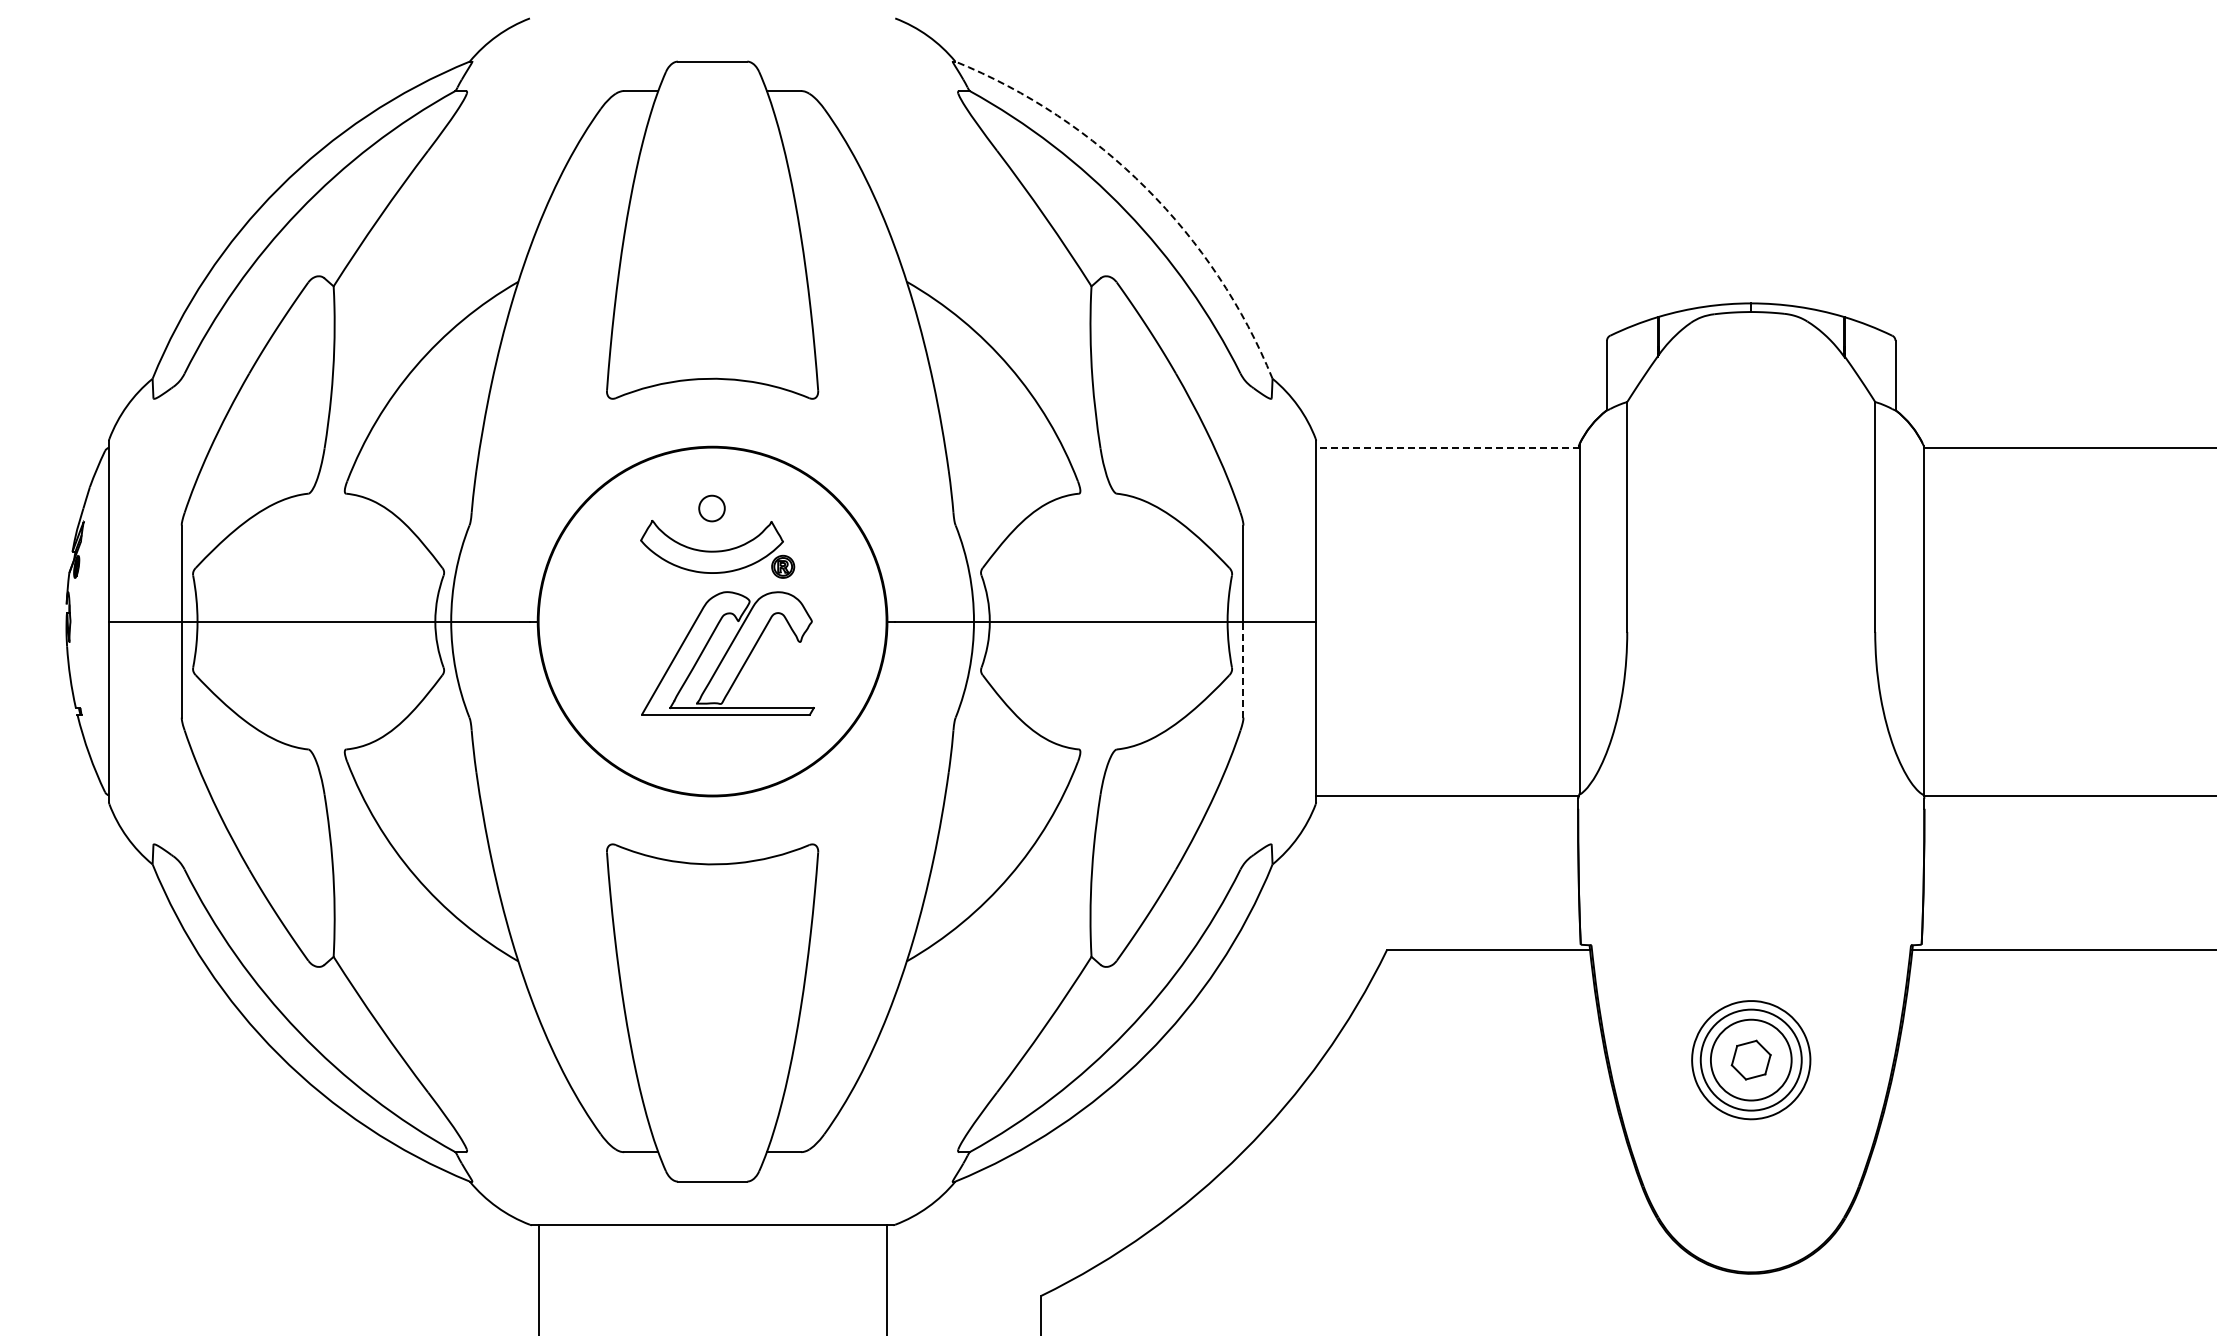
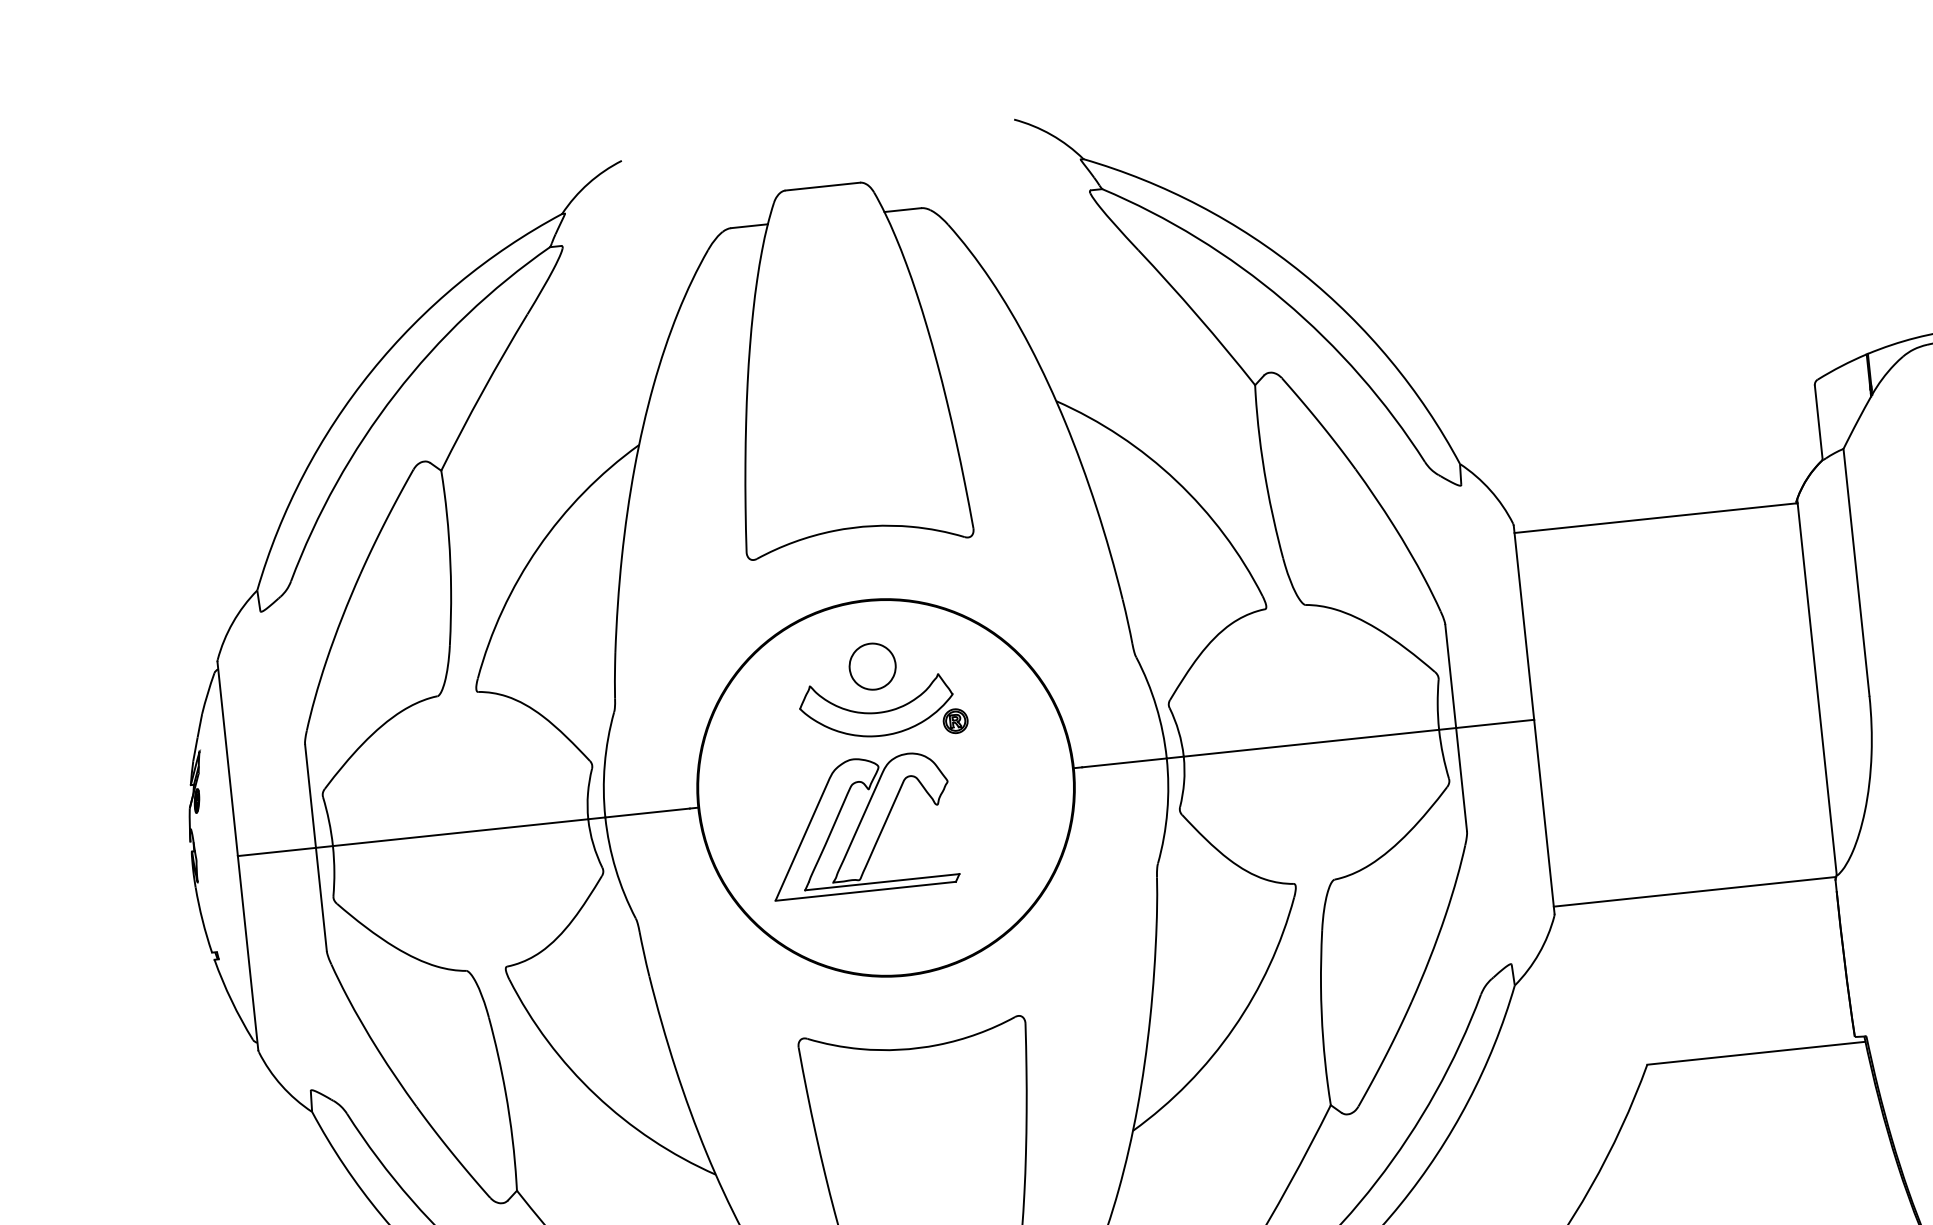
arc: (1146, 188) -> (1303, 273), dashed -> solid
line: (1447, 447) -> (1655, 518), dashed -> solid
part: (711, 508) -> (872, 666), size x1.67
part: (727, 653) -> (860, 825), moved
line: (1243, 669) -> (1461, 779), dashed -> solid

